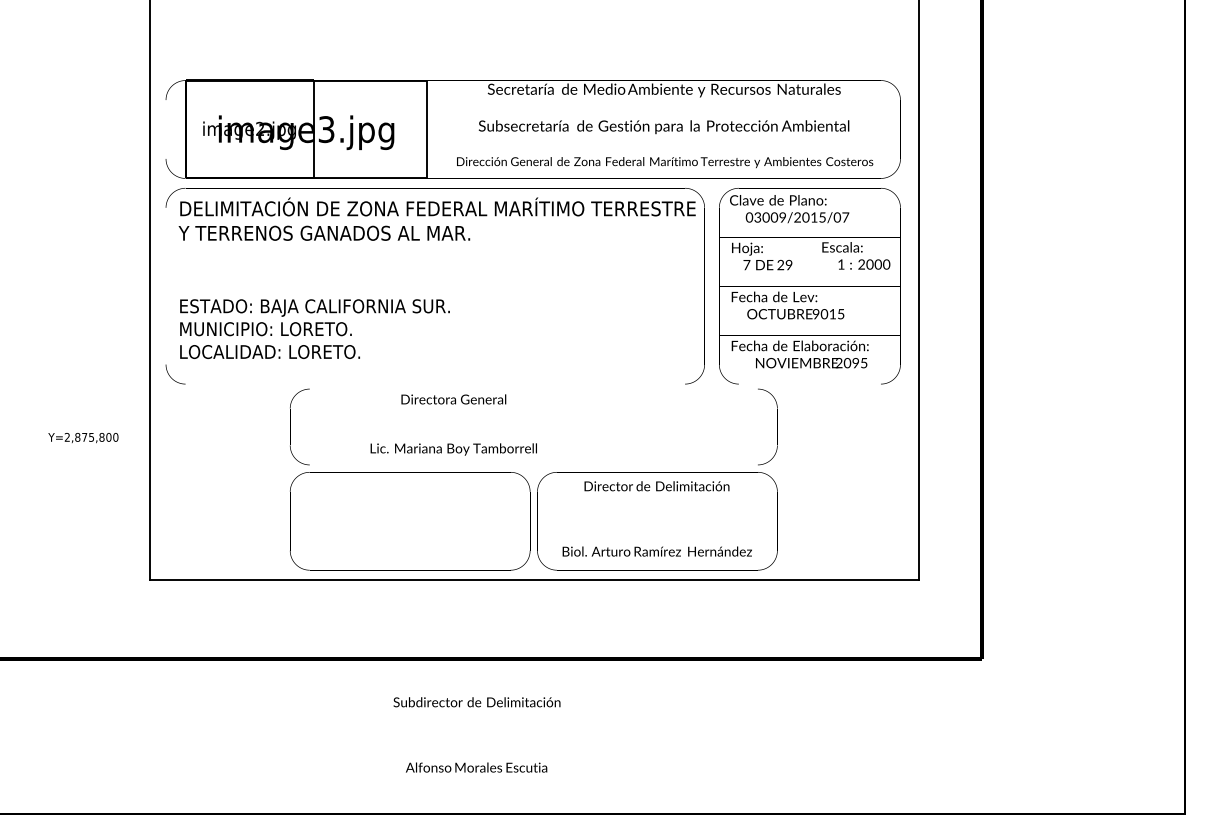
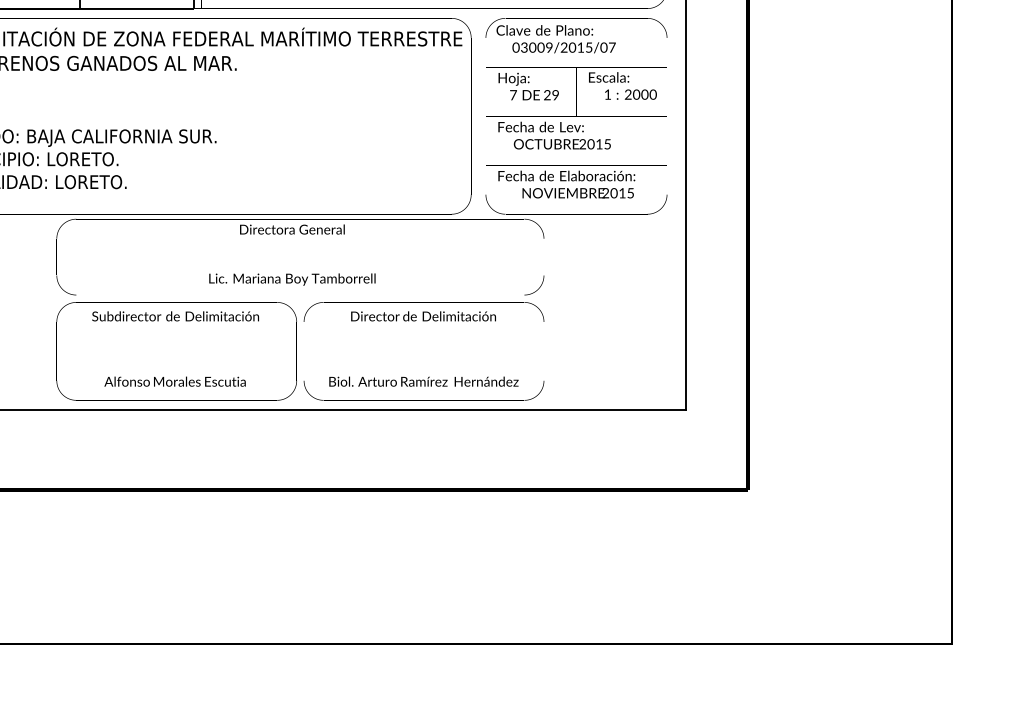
text: (815, 314) -> (582, 144), 9015 -> 2015
text: (855, 363) -> (622, 193), 2095 -> 2015
text: (453, 424) -> (292, 254), moved
text: (476, 734) -> (175, 348), moved

